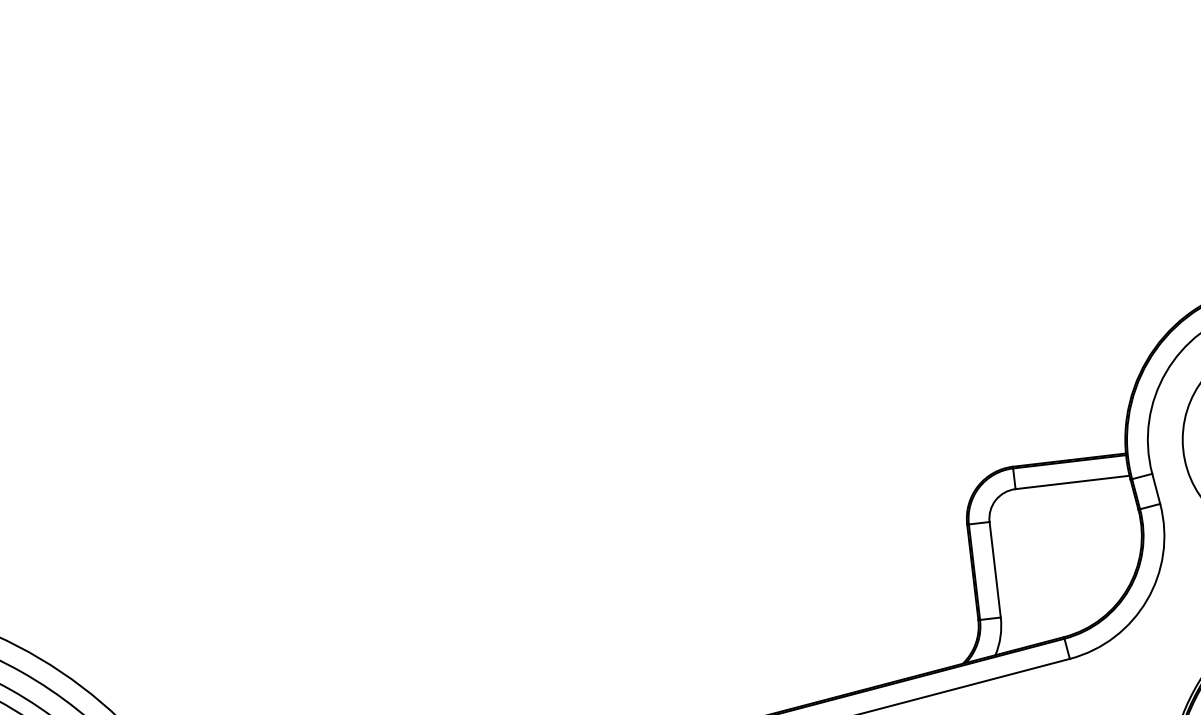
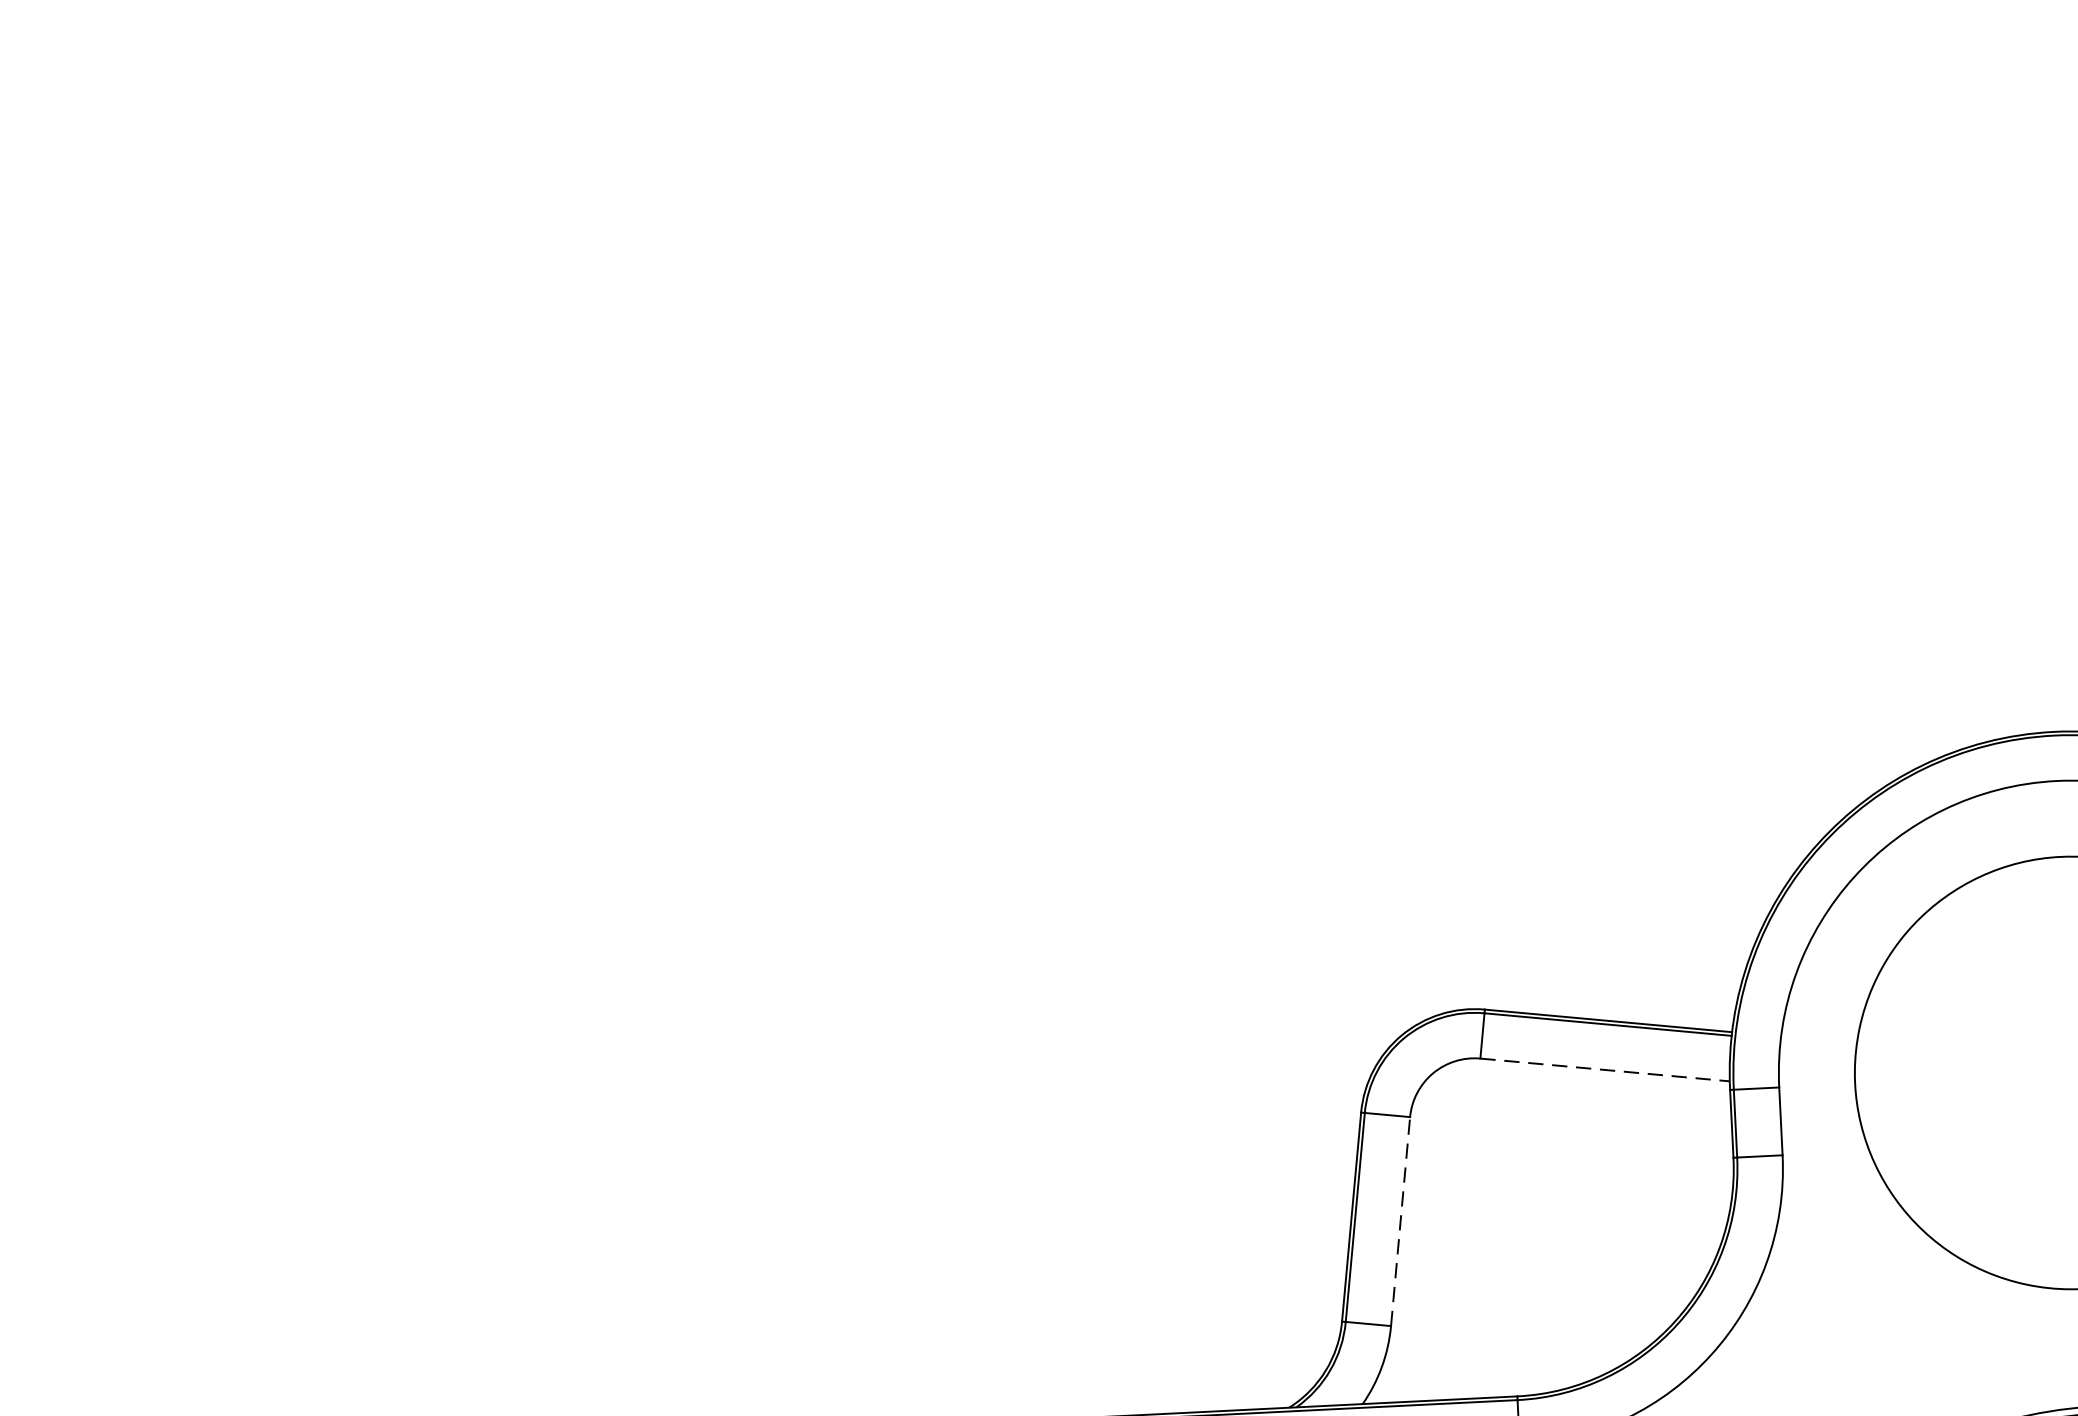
line: (1073, 482) -> (1607, 1070), solid -> dashed
line: (995, 569) -> (1401, 1221), solid -> dashed

